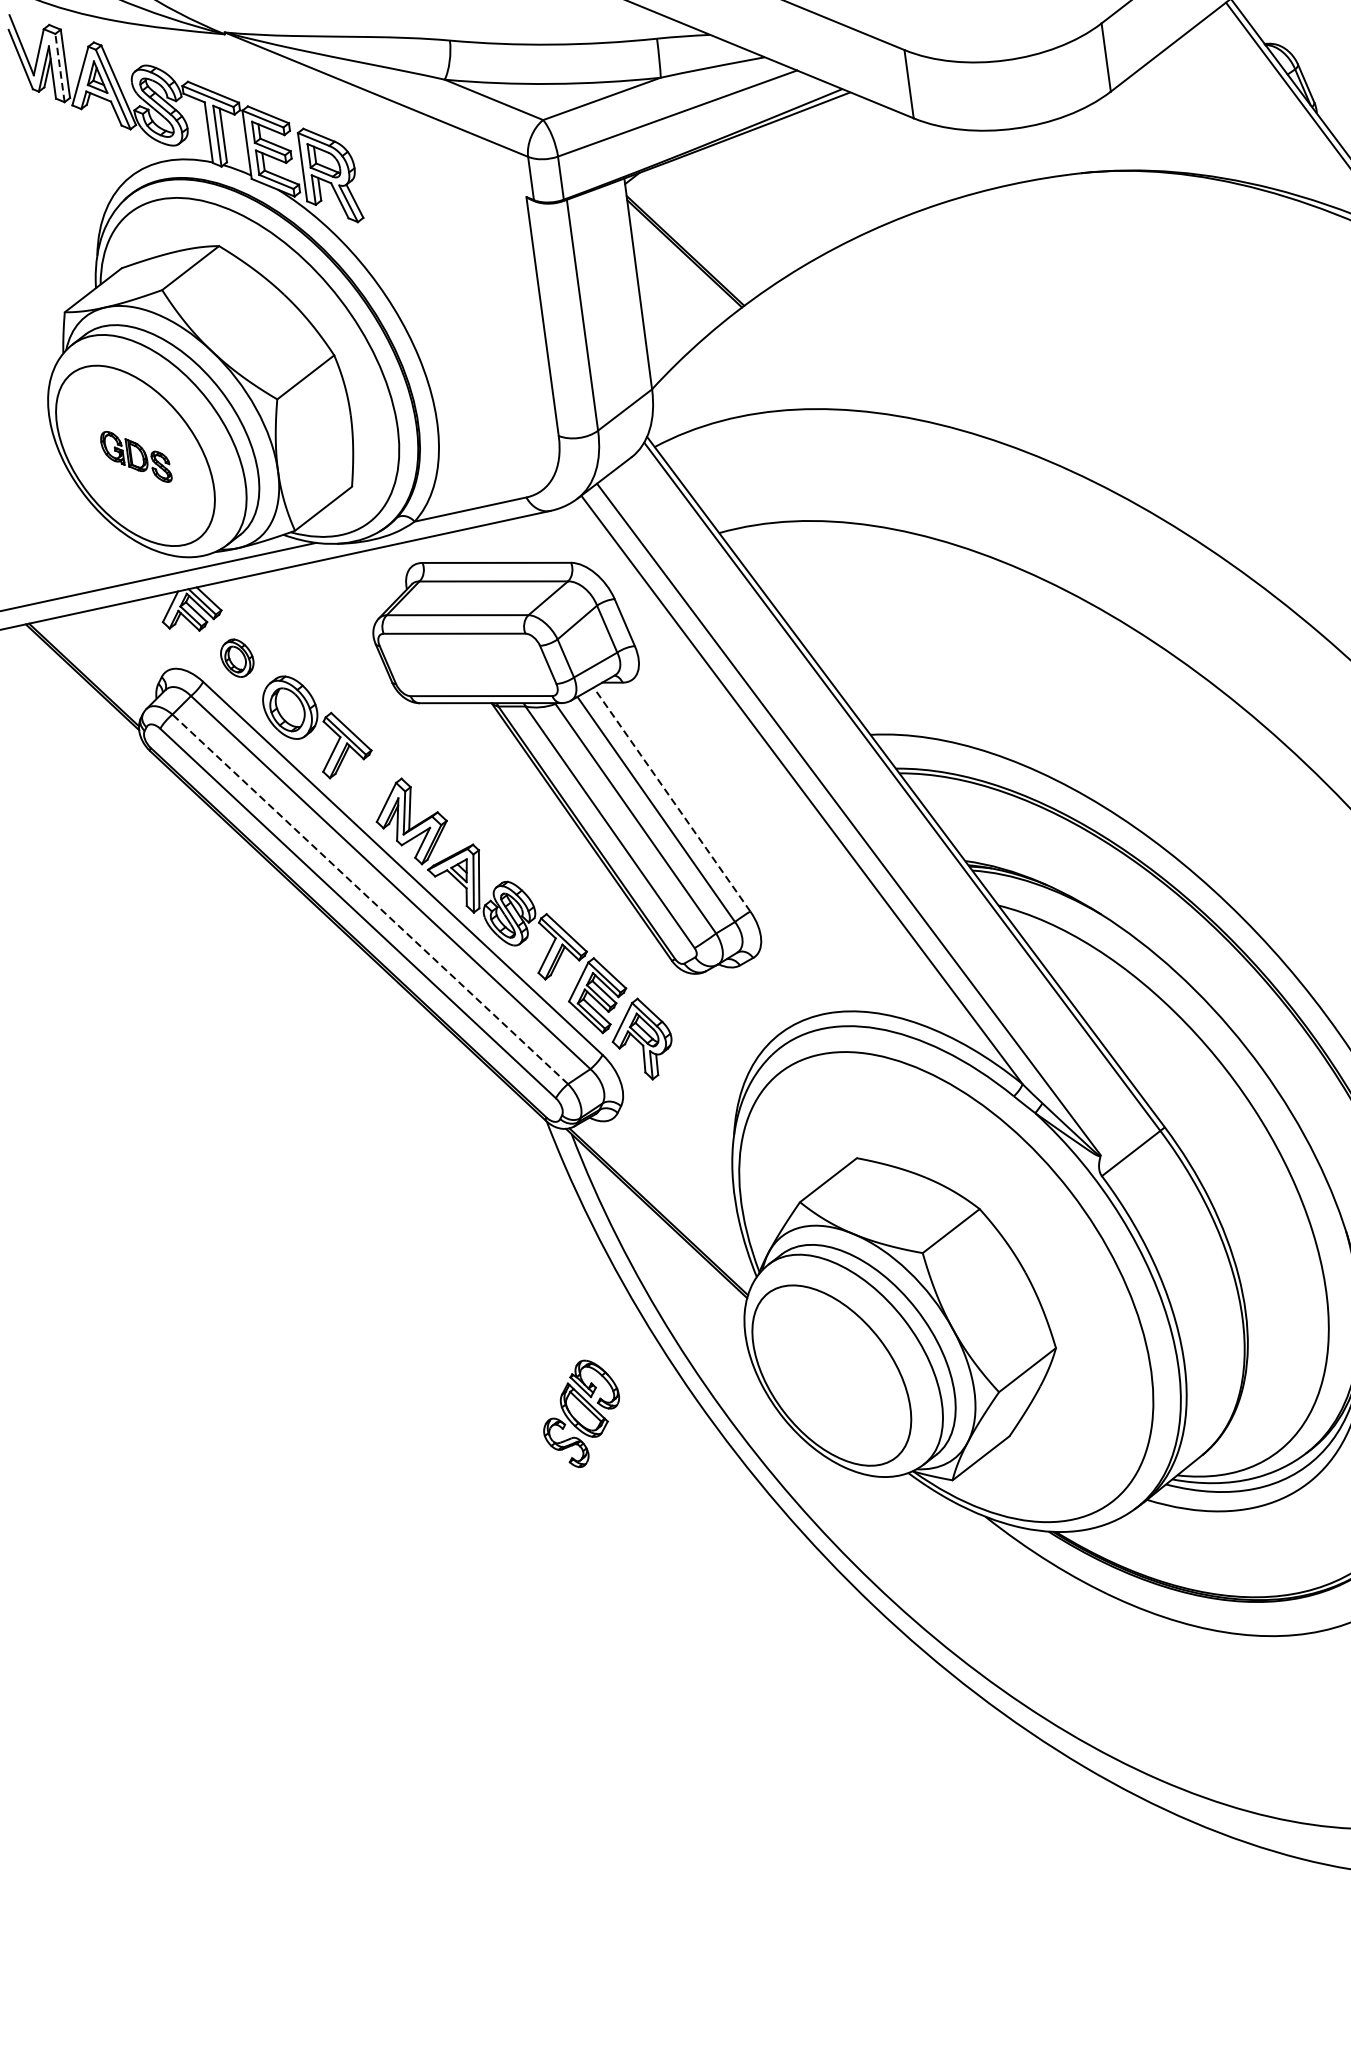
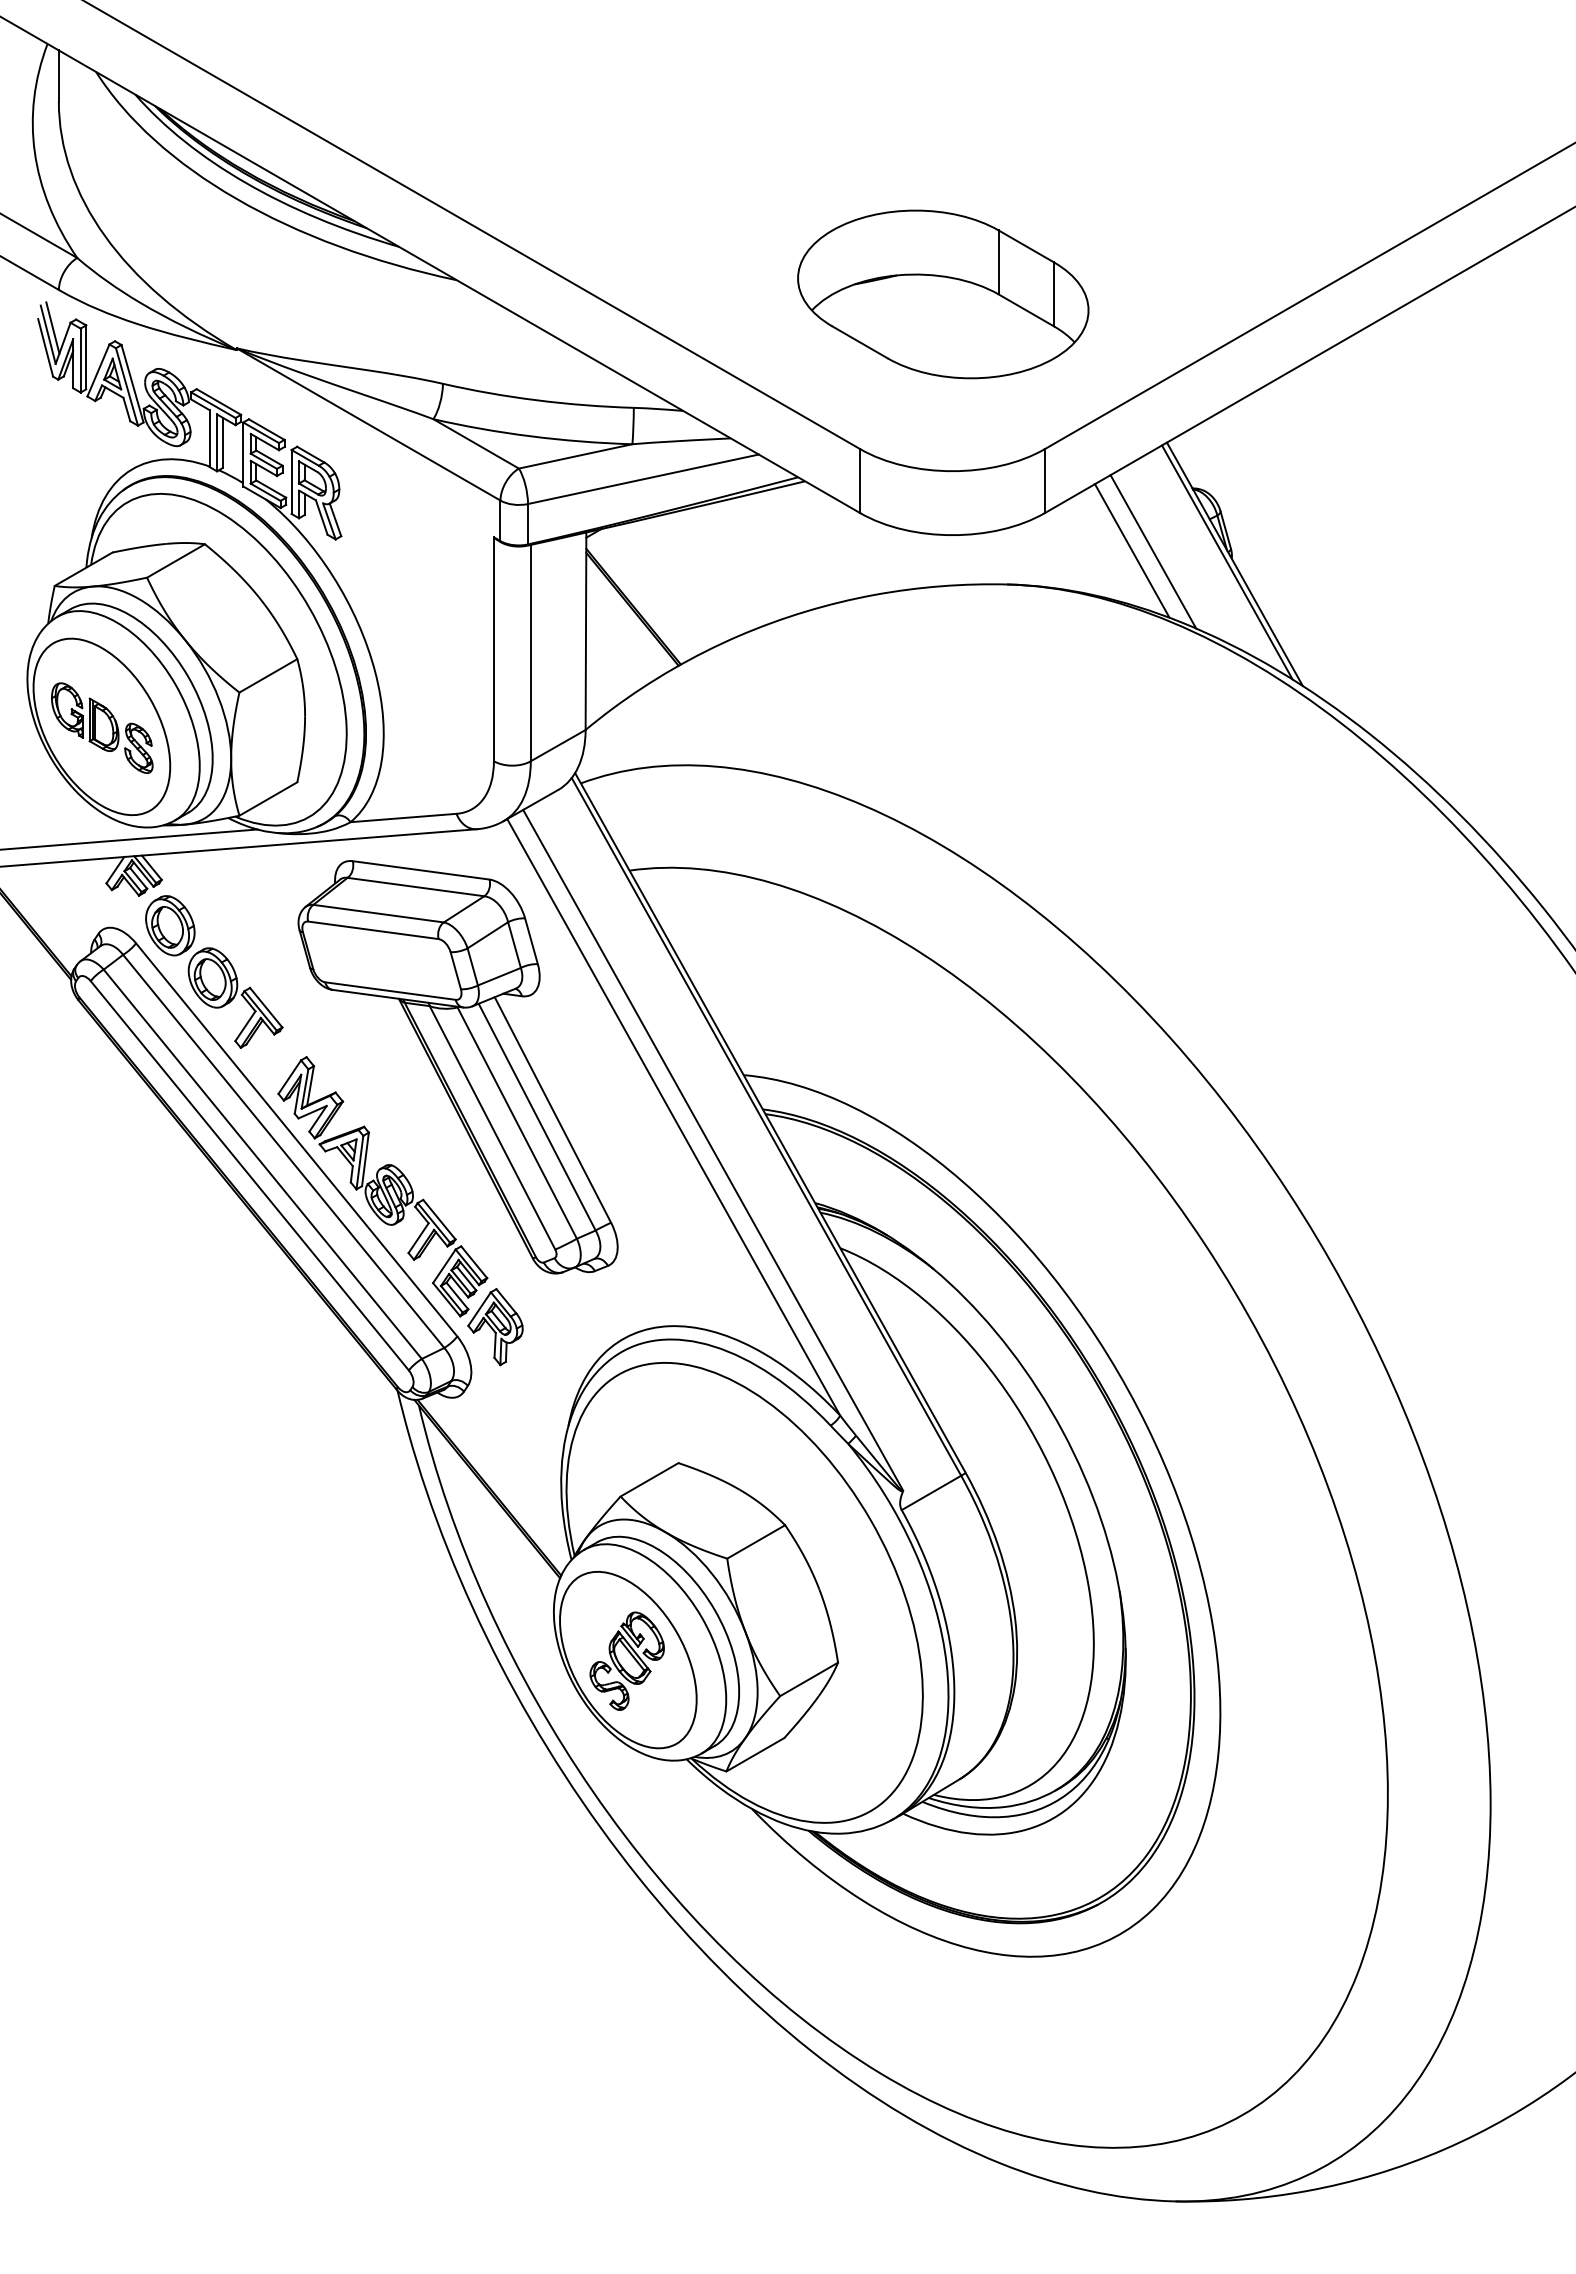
line: (25, 36) -> (52, 327), added
line: (59, 68) -> (80, 360), dashed -> solid
line: (1232, 117) -> (1153, 551), added
line: (1208, 119) -> (1131, 550), added
part: (136, 456) -> (102, 727), size x1.67
part: (237, 657) -> (170, 925), size x1.67
line: (671, 800) -> (552, 1110), dashed -> solid
line: (369, 898) -> (262, 1163), dashed -> solid
part: (580, 1413) -> (626, 1660), moved

